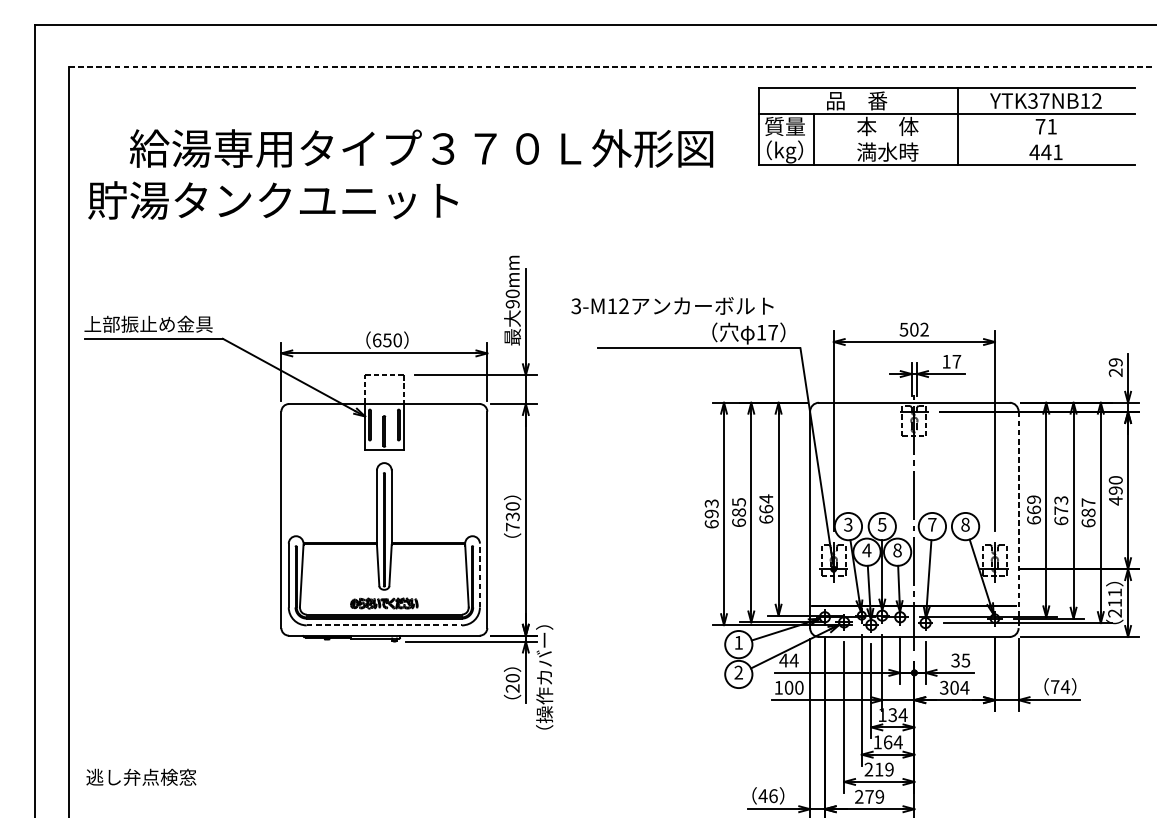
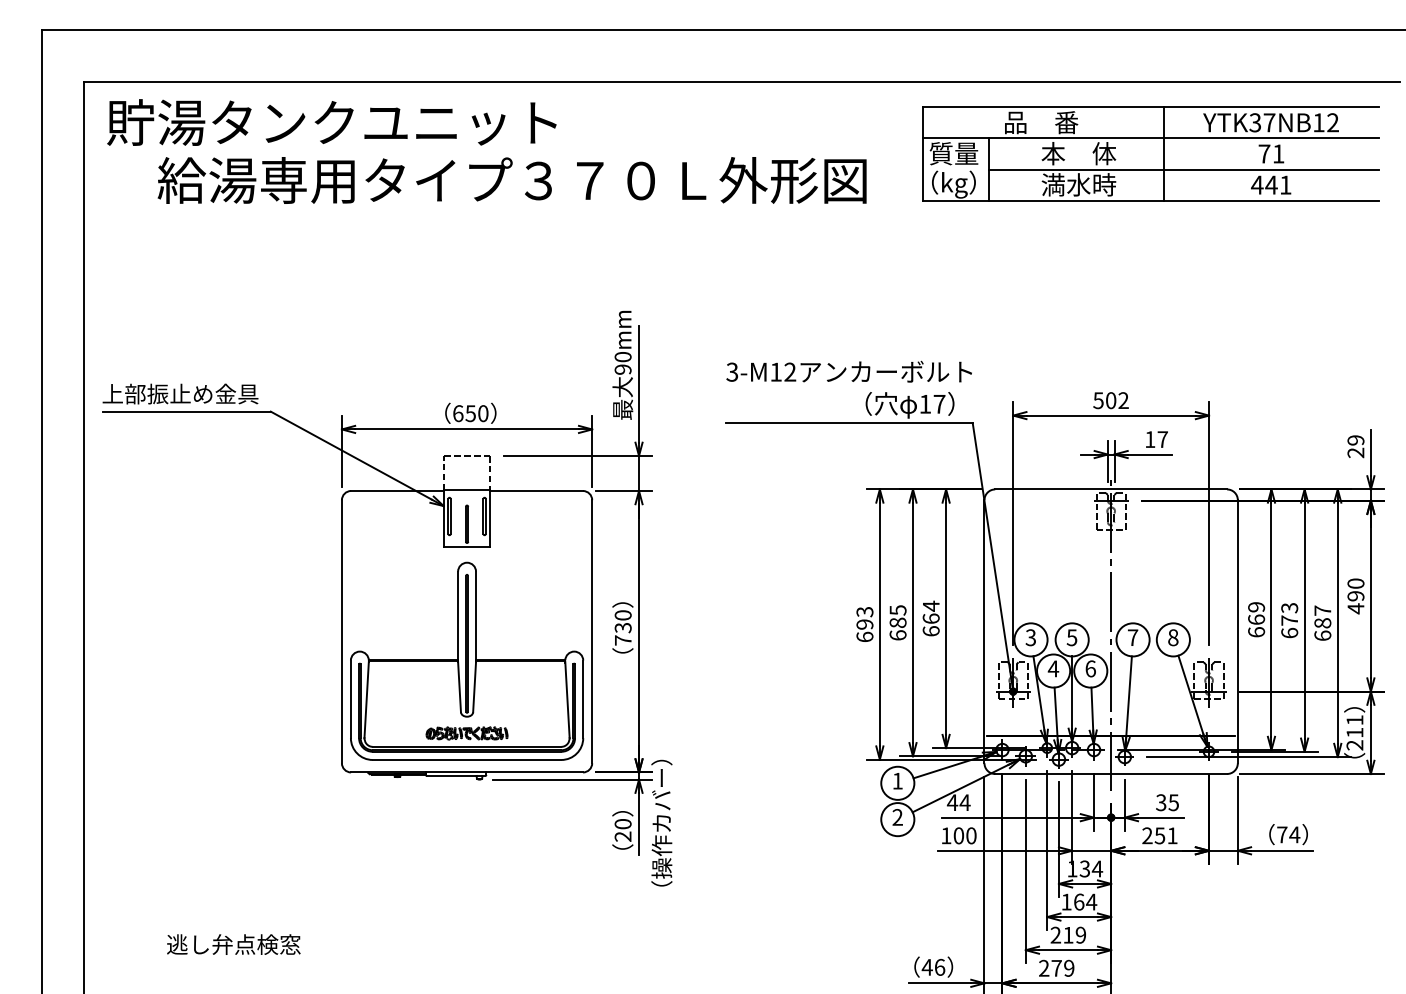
line: (610, 67) -> (741, 81), dashed -> solid
line: (973, 139) -> (1183, 169), added
text: (272, 200) -> (331, 122), moved
text: (671, 305) -> (848, 371), moved
line: (1018, 519) -> (1237, 631), dashed -> solid
text: (897, 550) -> (1090, 668), 8 -> 6
line: (480, 575) -> (583, 699), dashed -> solid
line: (384, 625) -> (467, 759), dashed -> solid
text: (954, 687) -> (1160, 835), 304 -> 251
text: (141, 777) -> (233, 944), moved

